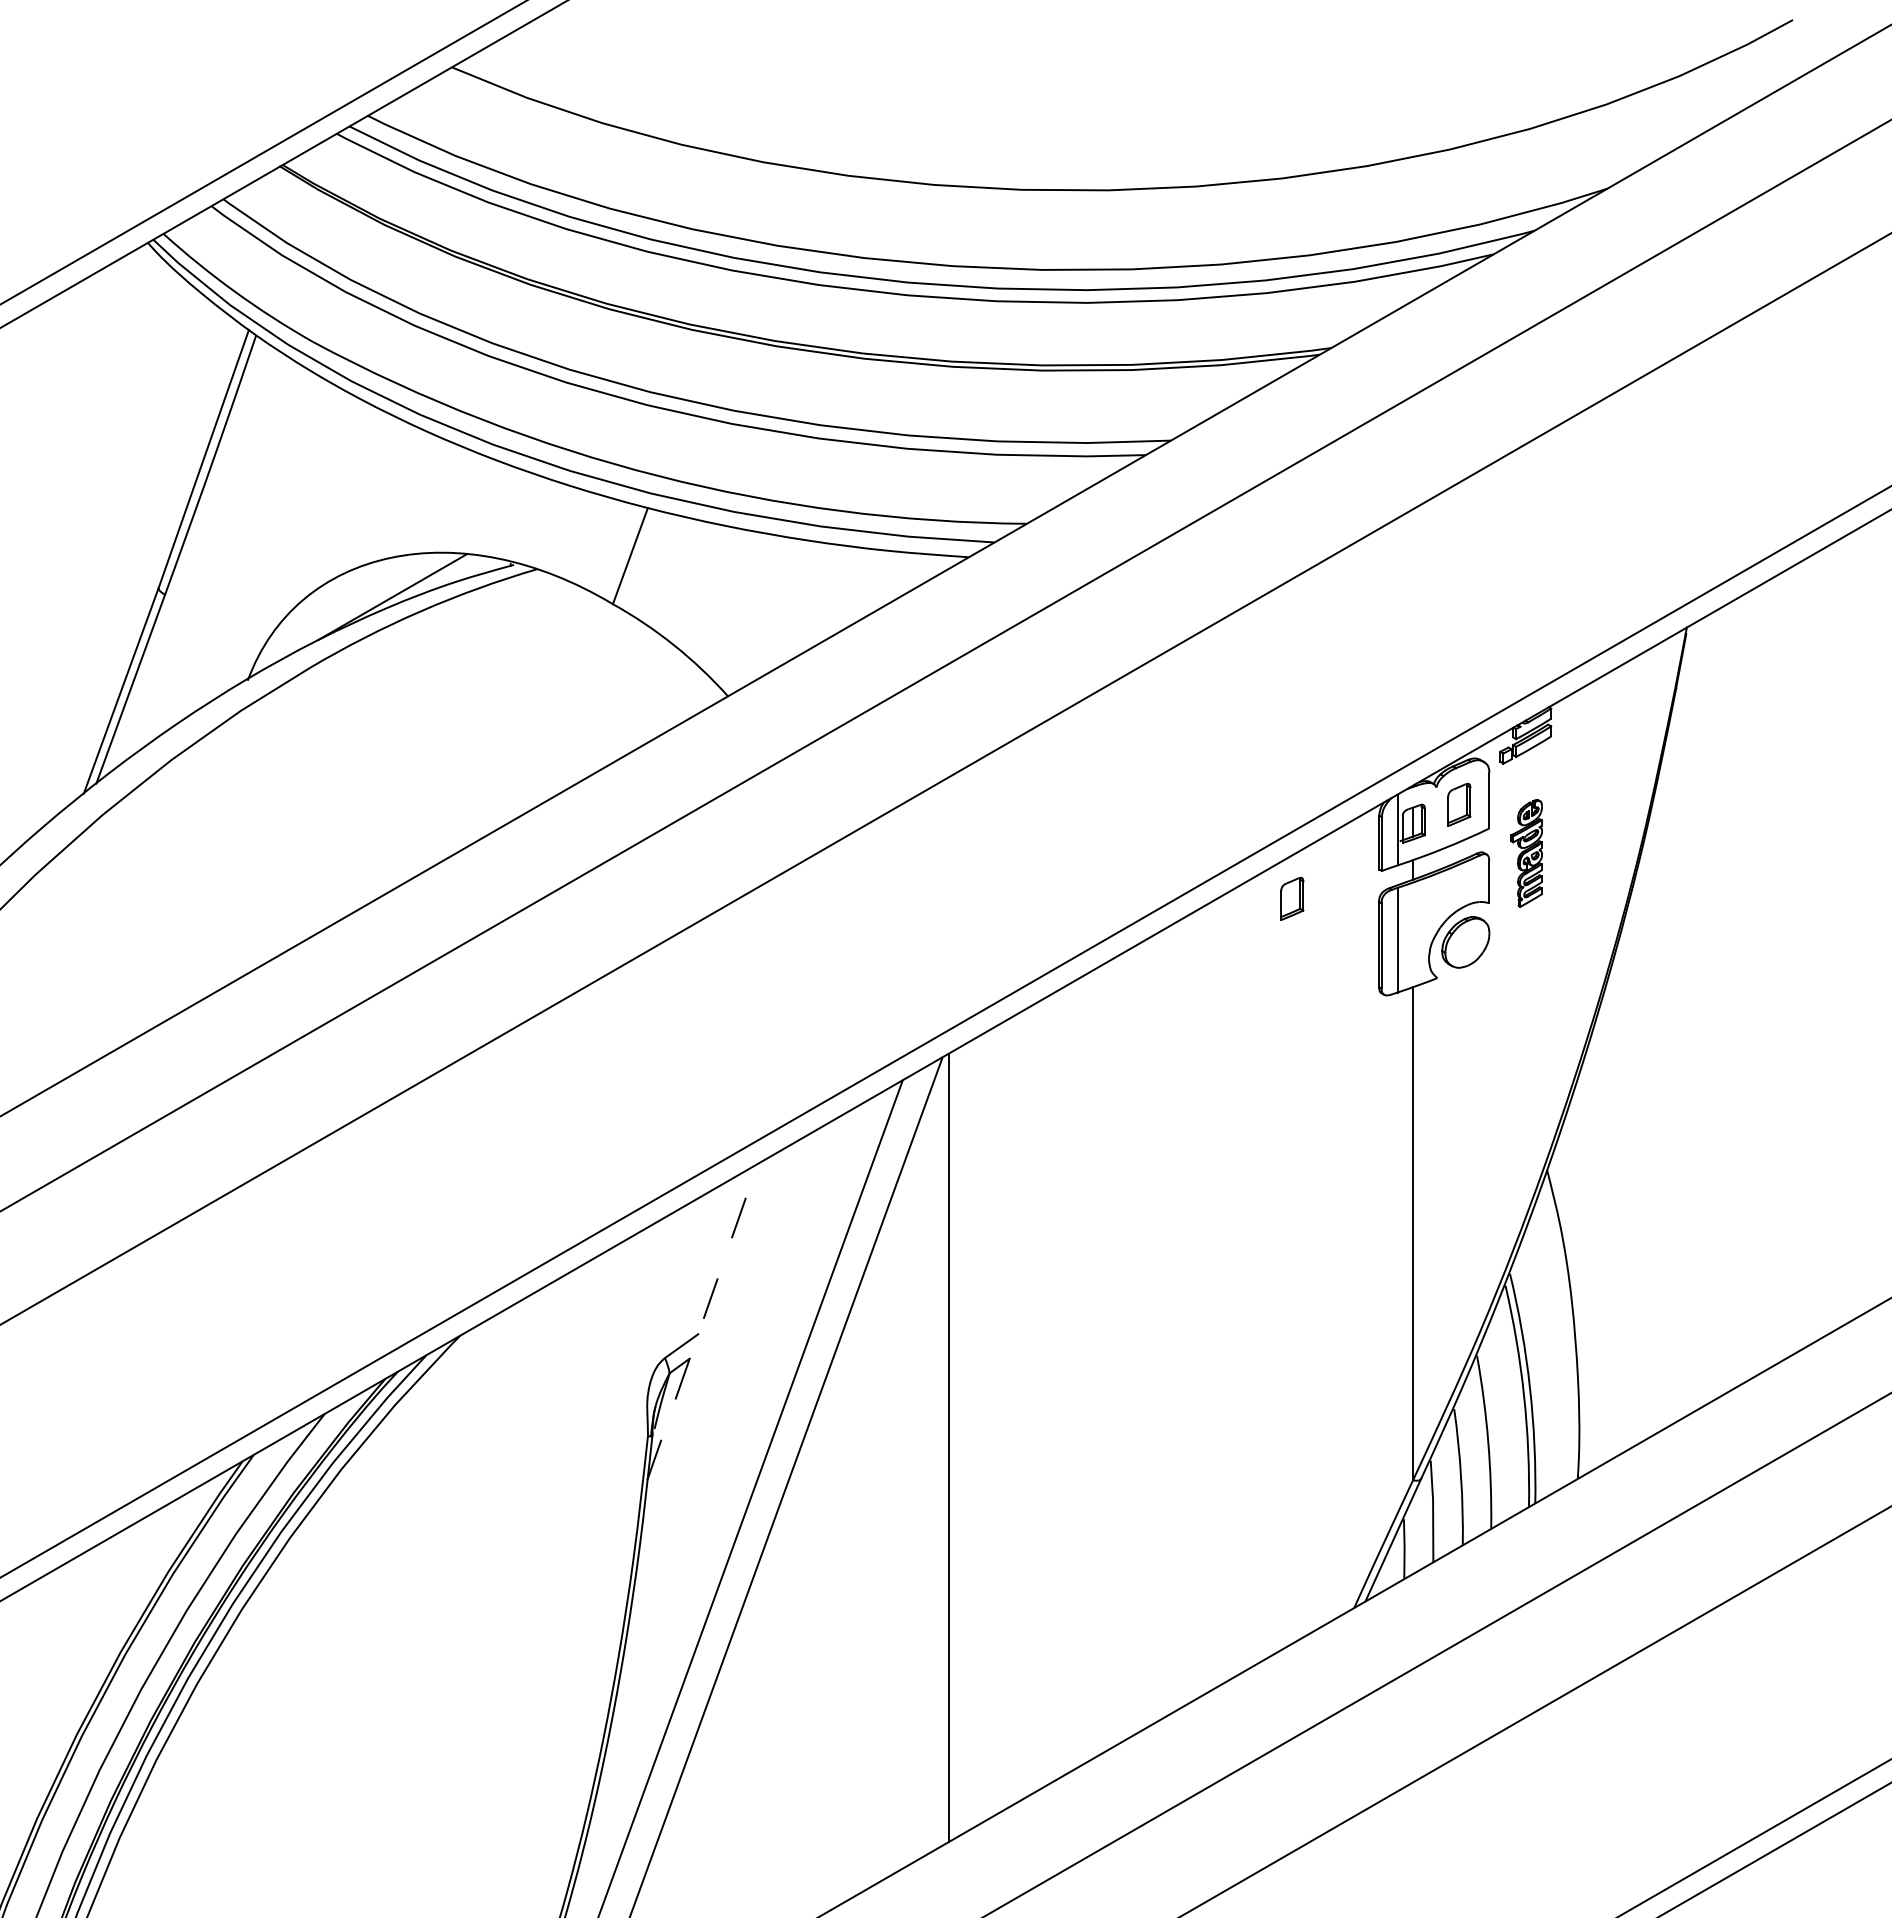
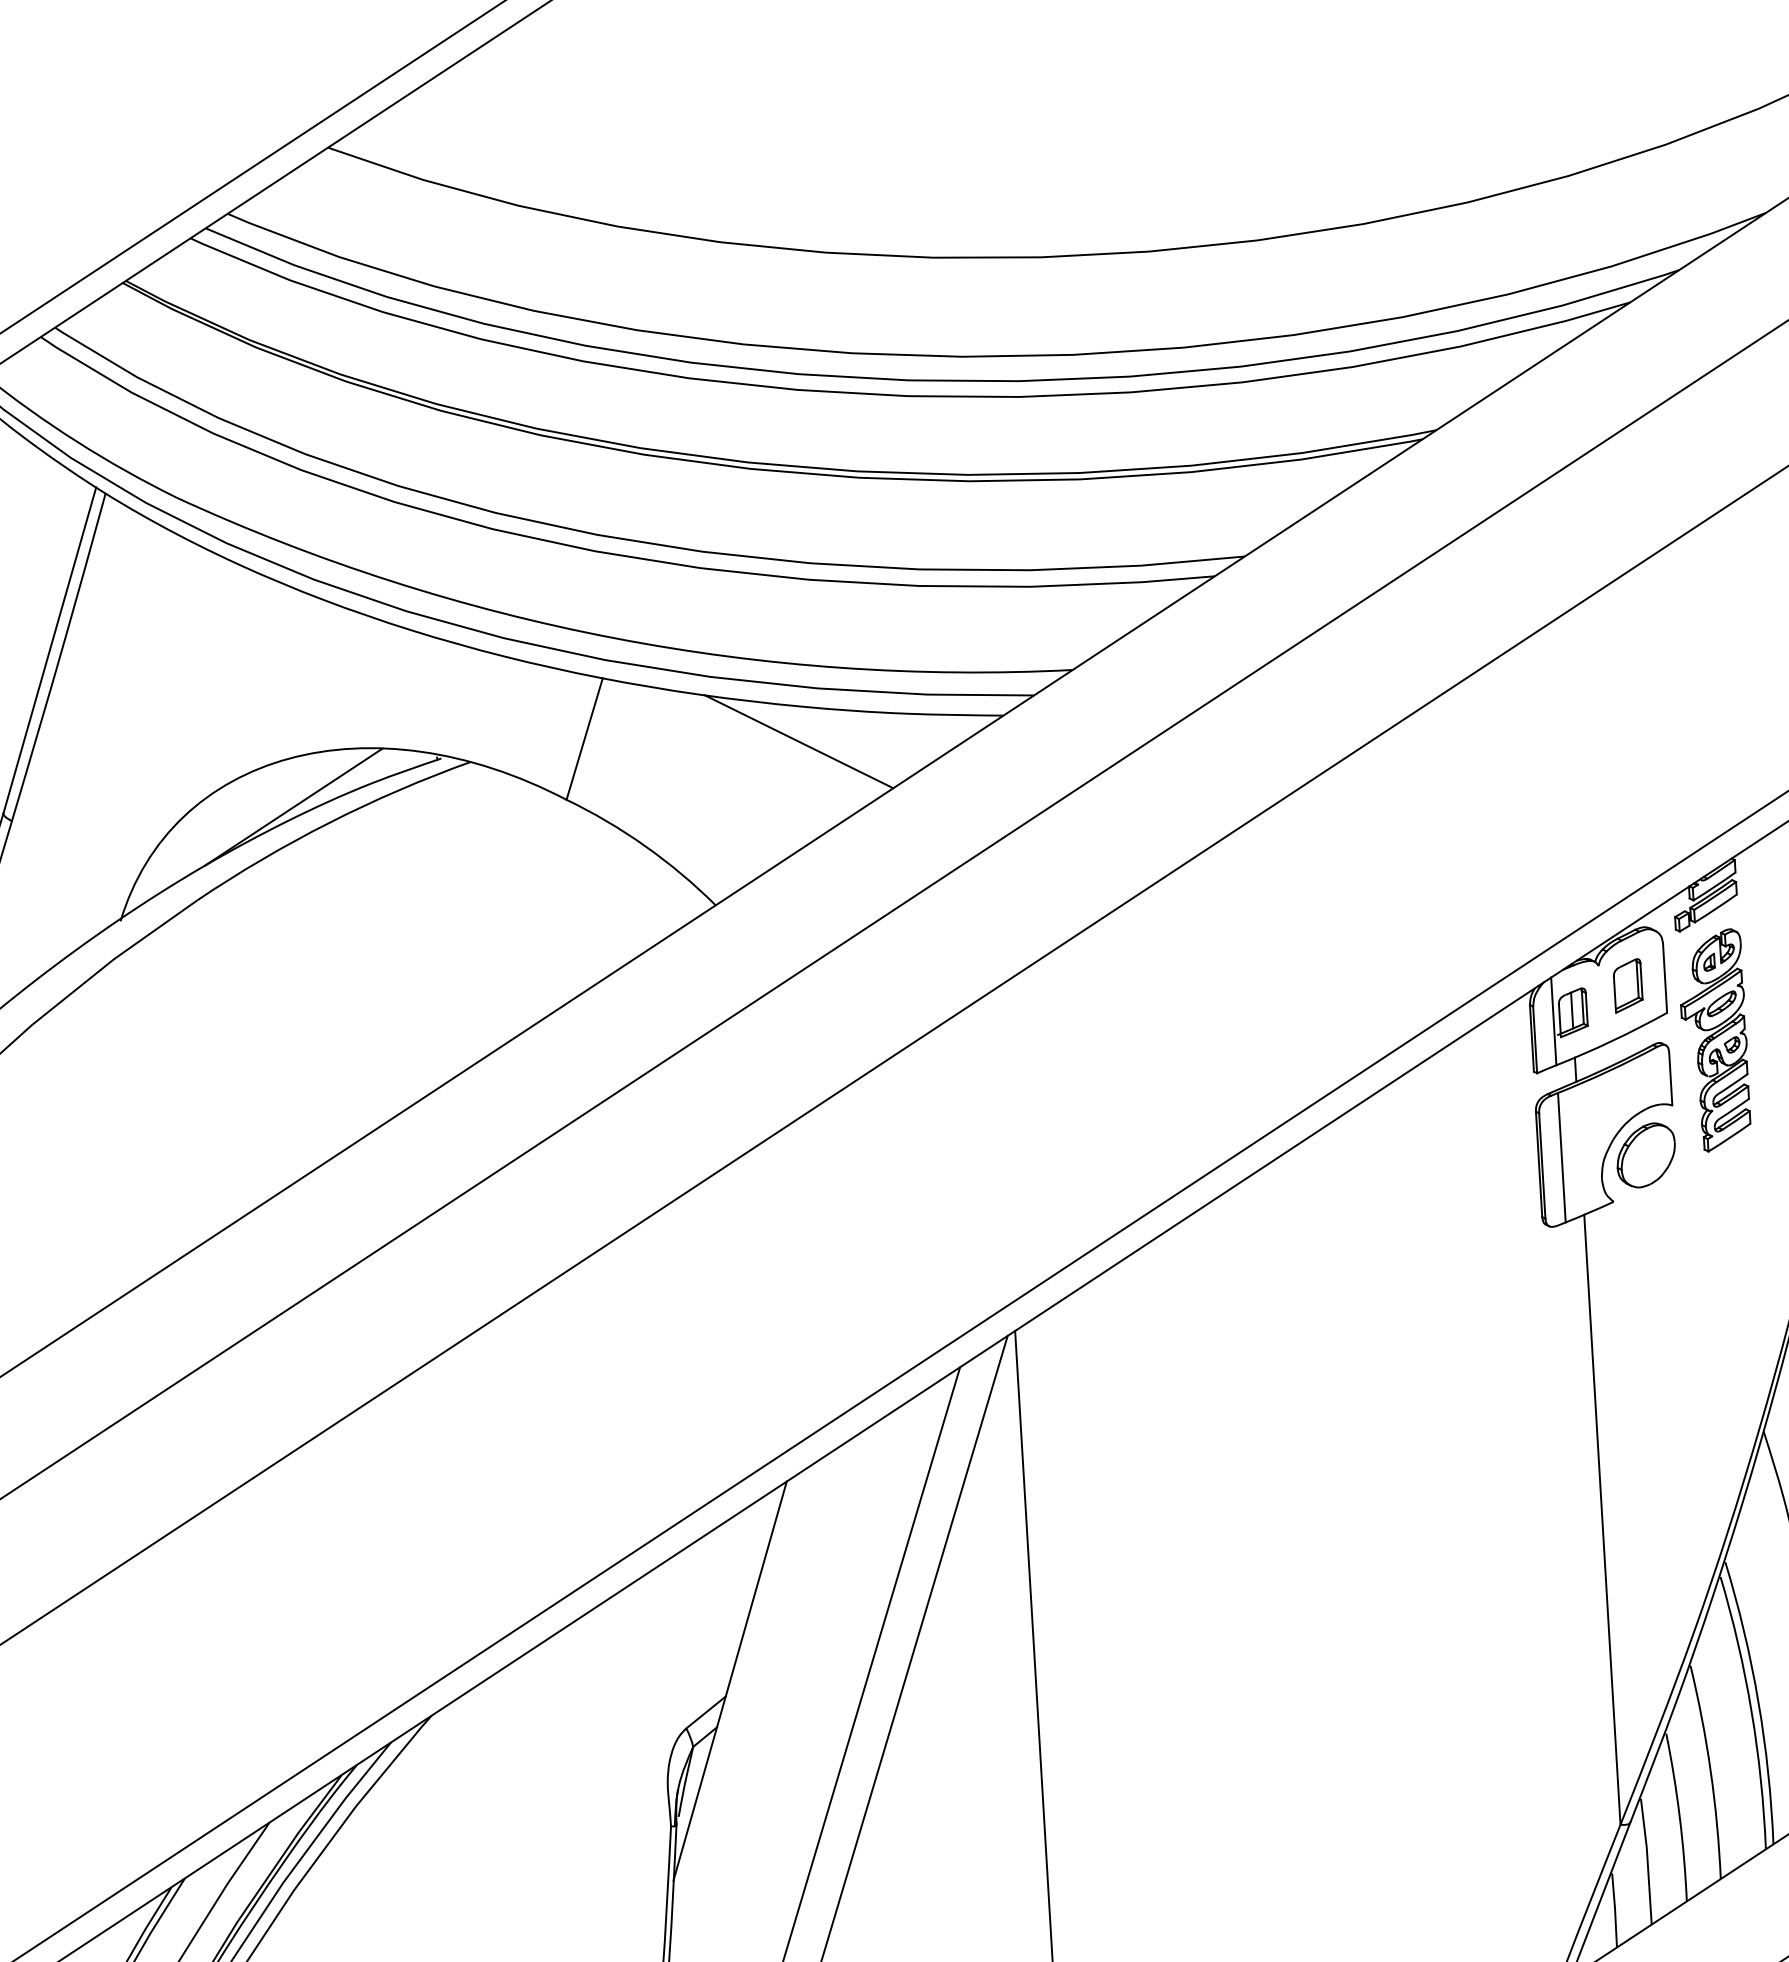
line: (802, 568) -> (798, 741), added
part: (1526, 853) -> (1714, 1041), size x1.67
part: (1292, 898) -> (1428, 1113), removed
line: (702, 1321) -> (730, 1680), dashed -> solid

